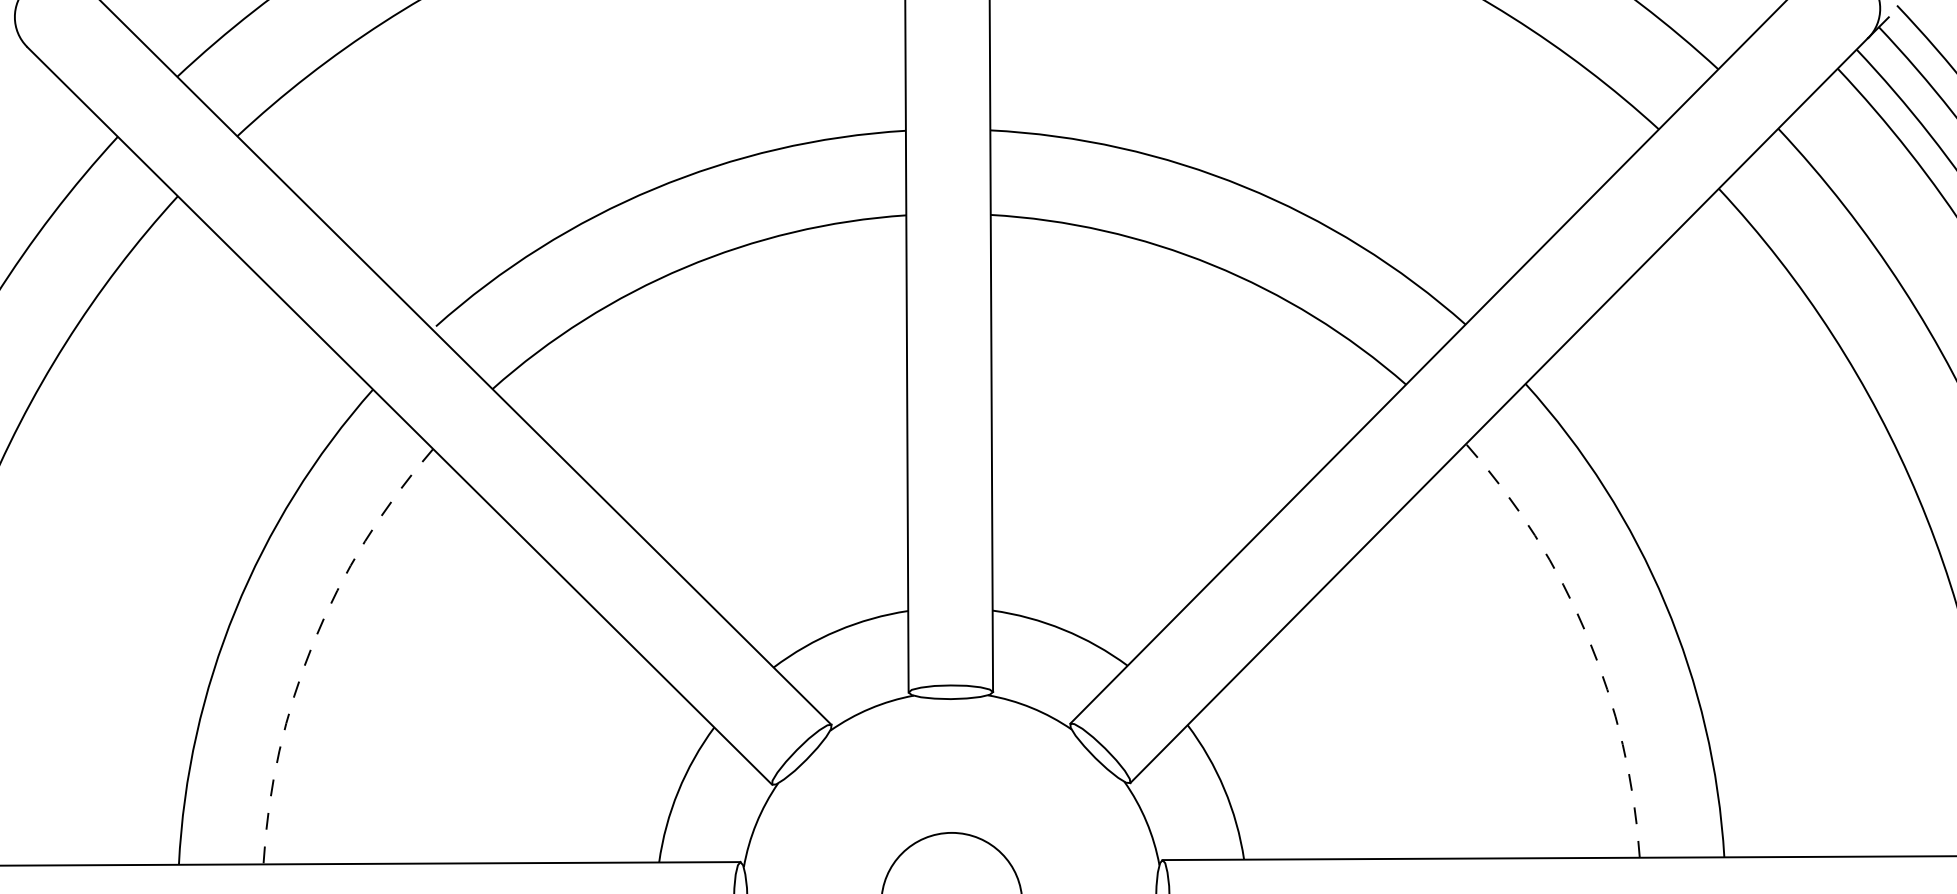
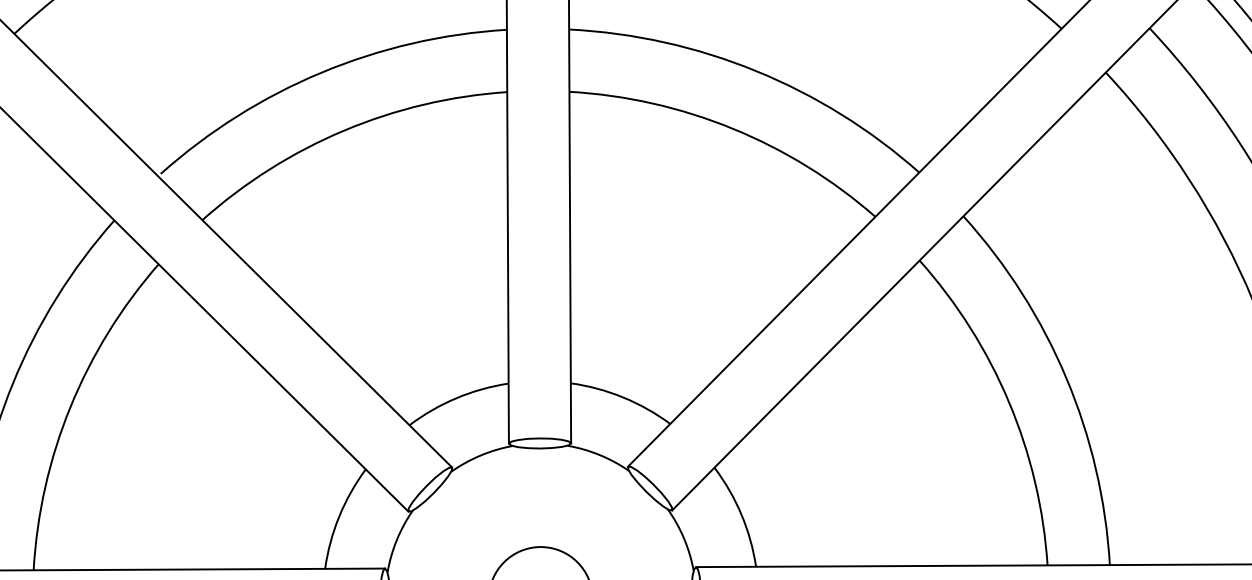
arc: (1587, 636) -> (1009, 402), dashed -> solid
arc: (313, 642) -> (70, 406), dashed -> solid

